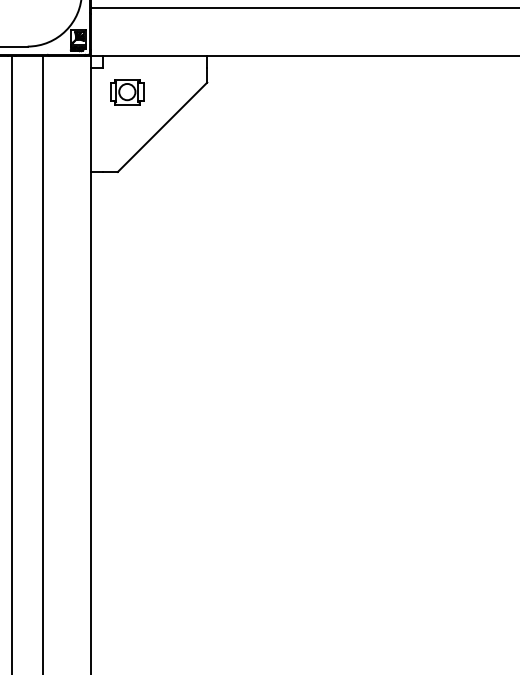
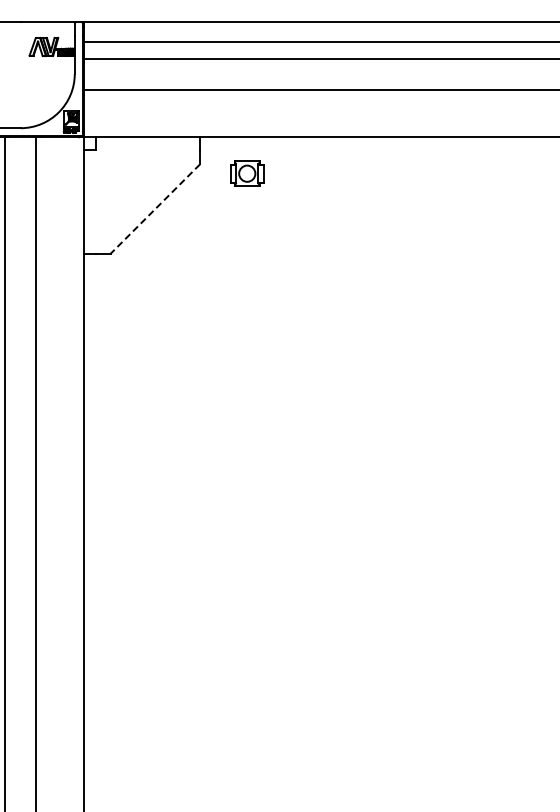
part: (127, 91) -> (247, 173), moved
line: (162, 127) -> (155, 209), solid -> dashed

